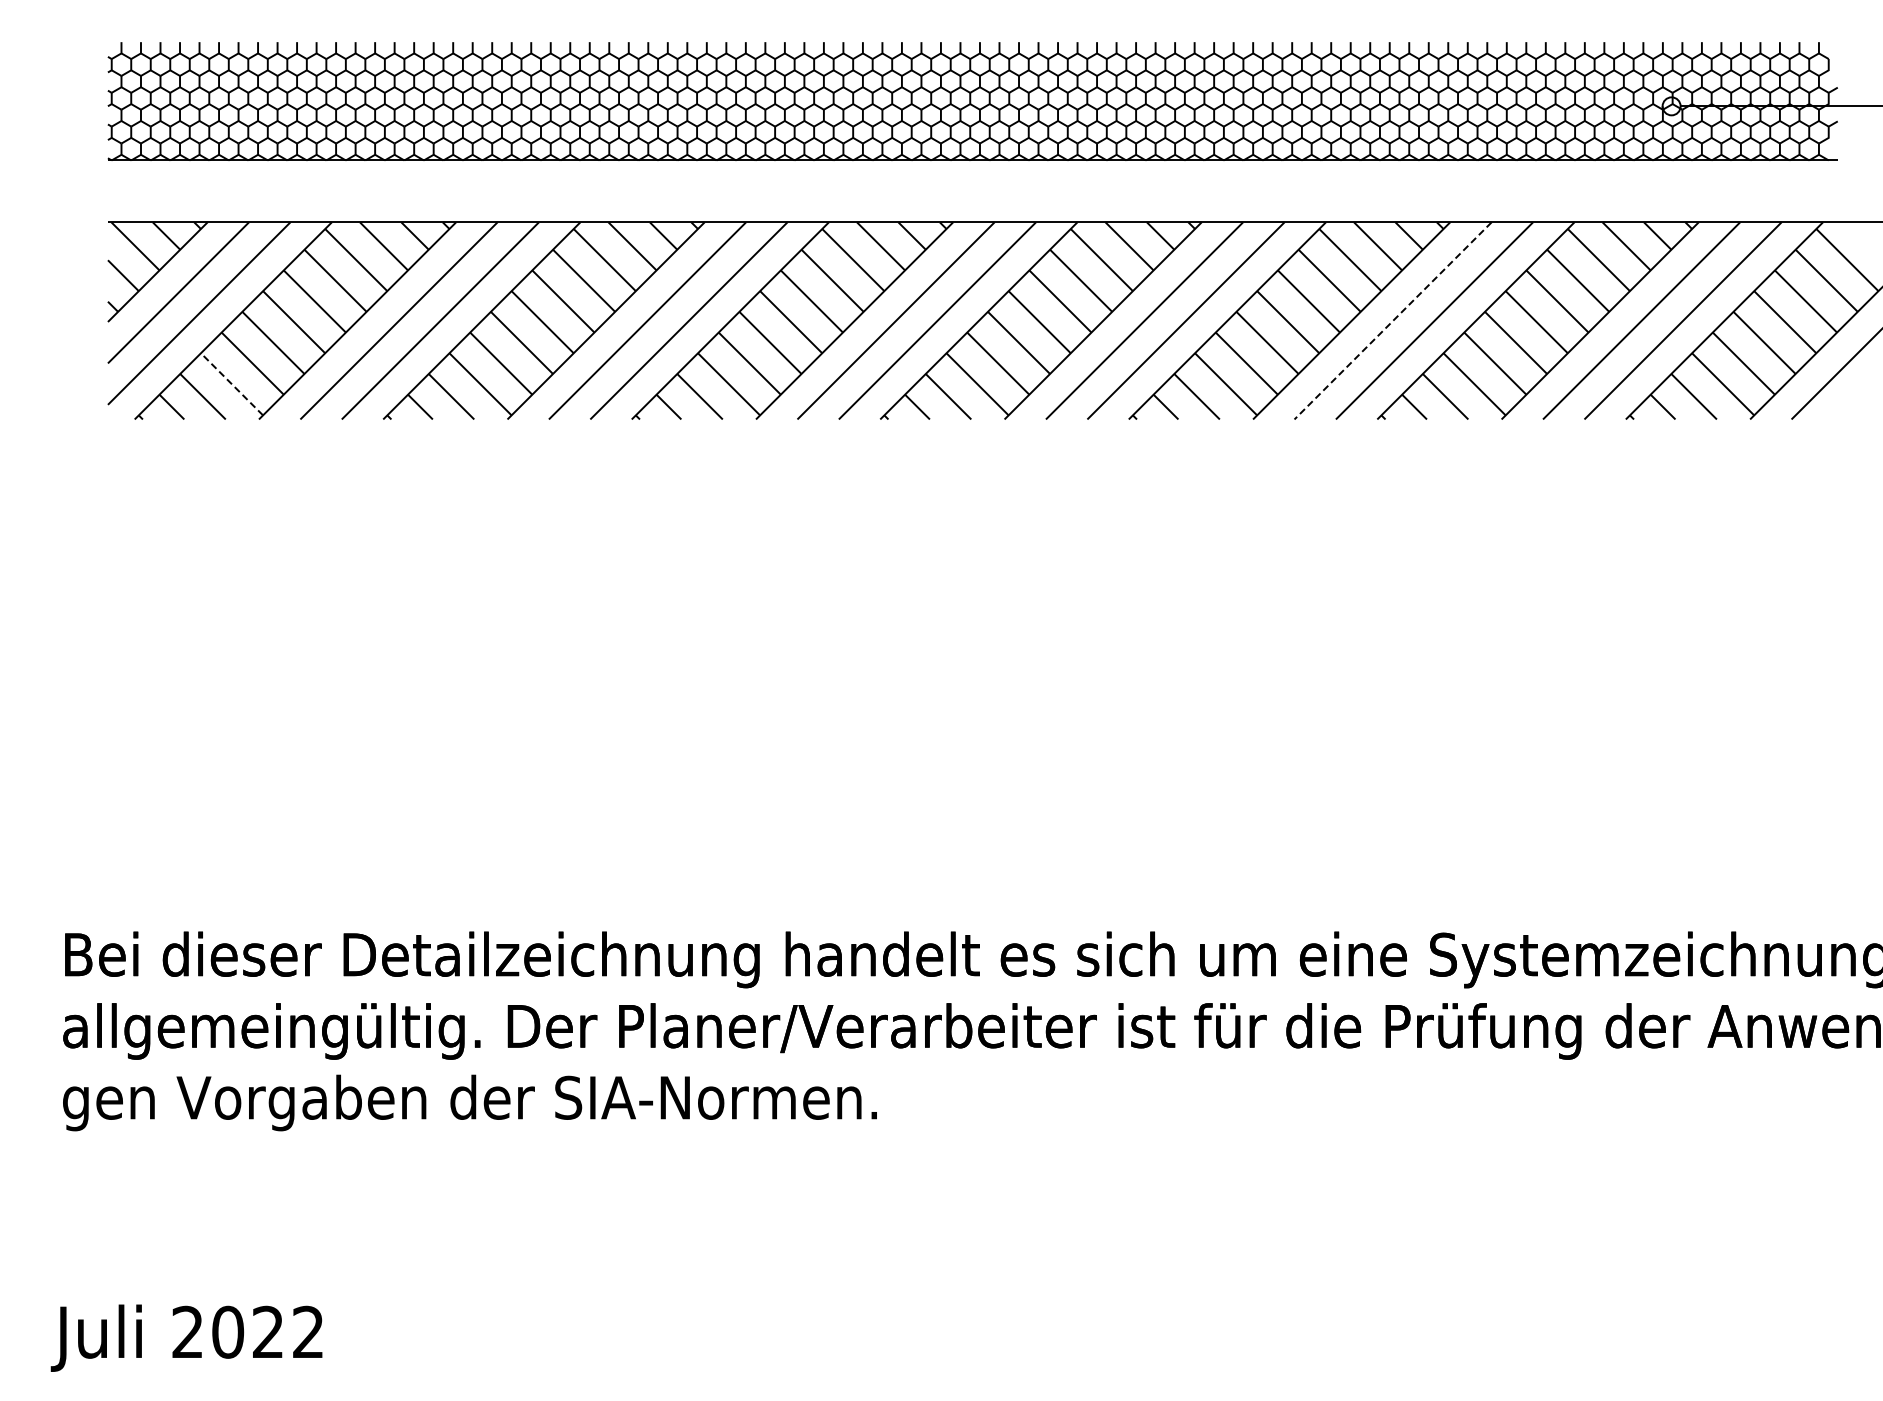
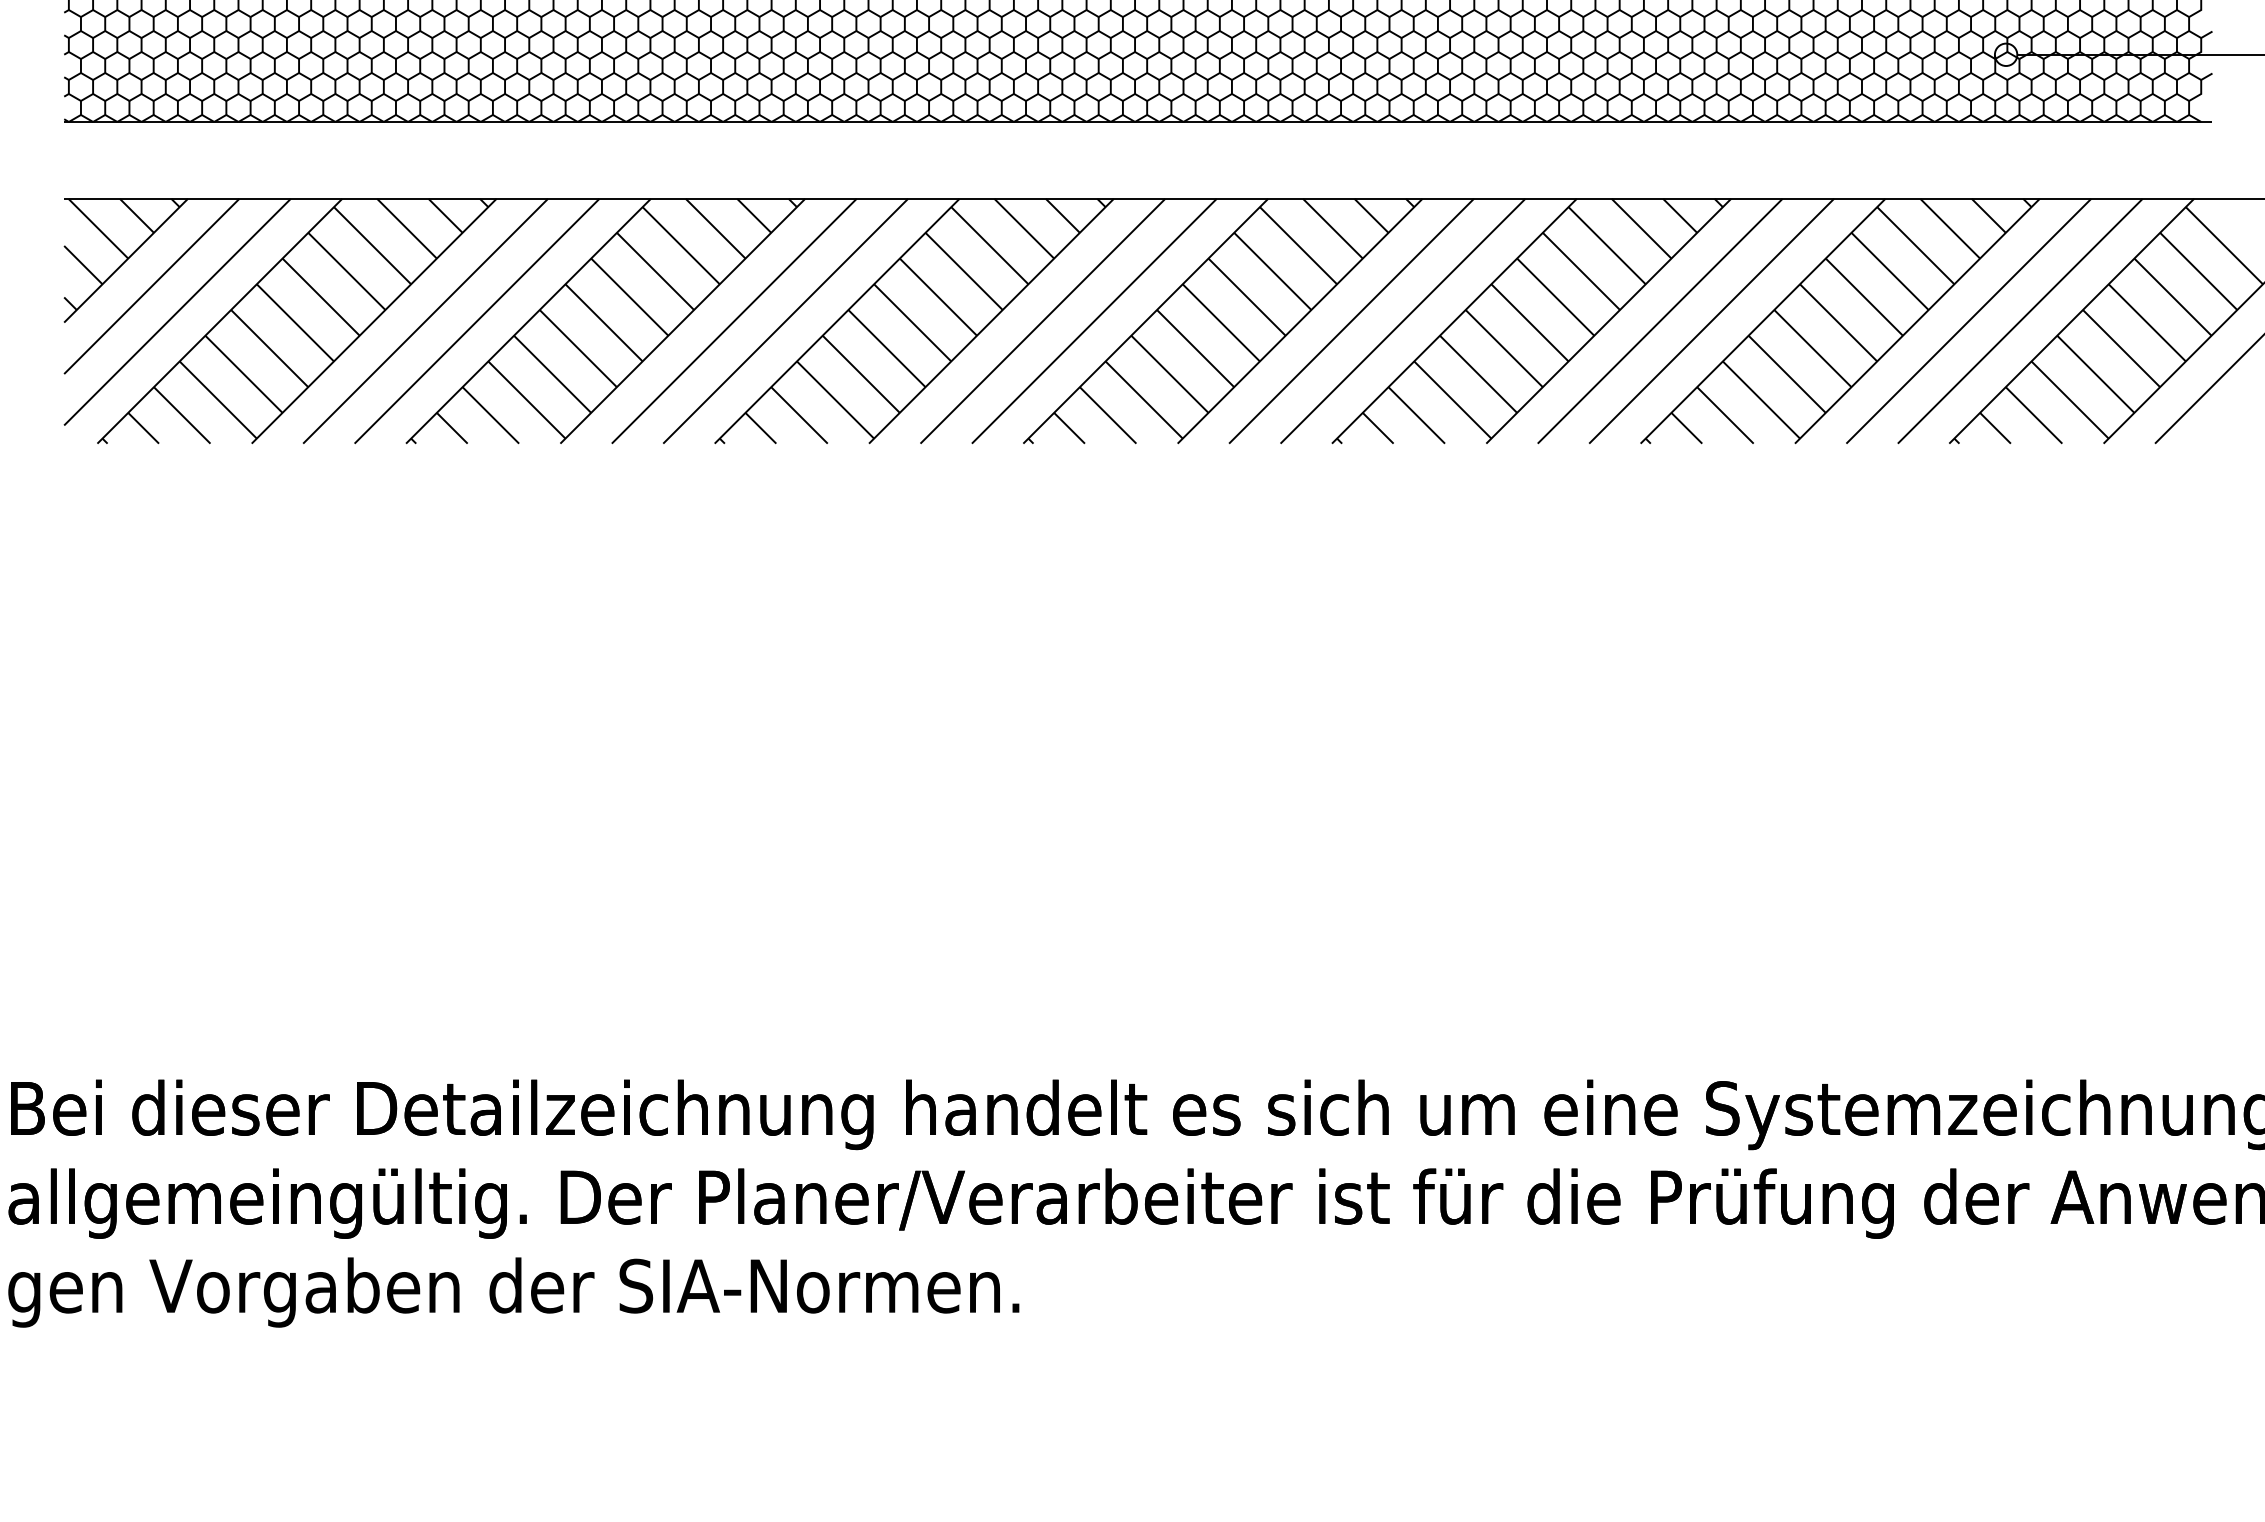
line: (1392, 321) -> (1659, 321), dashed -> solid
line: (232, 384) -> (218, 400), dashed -> solid

